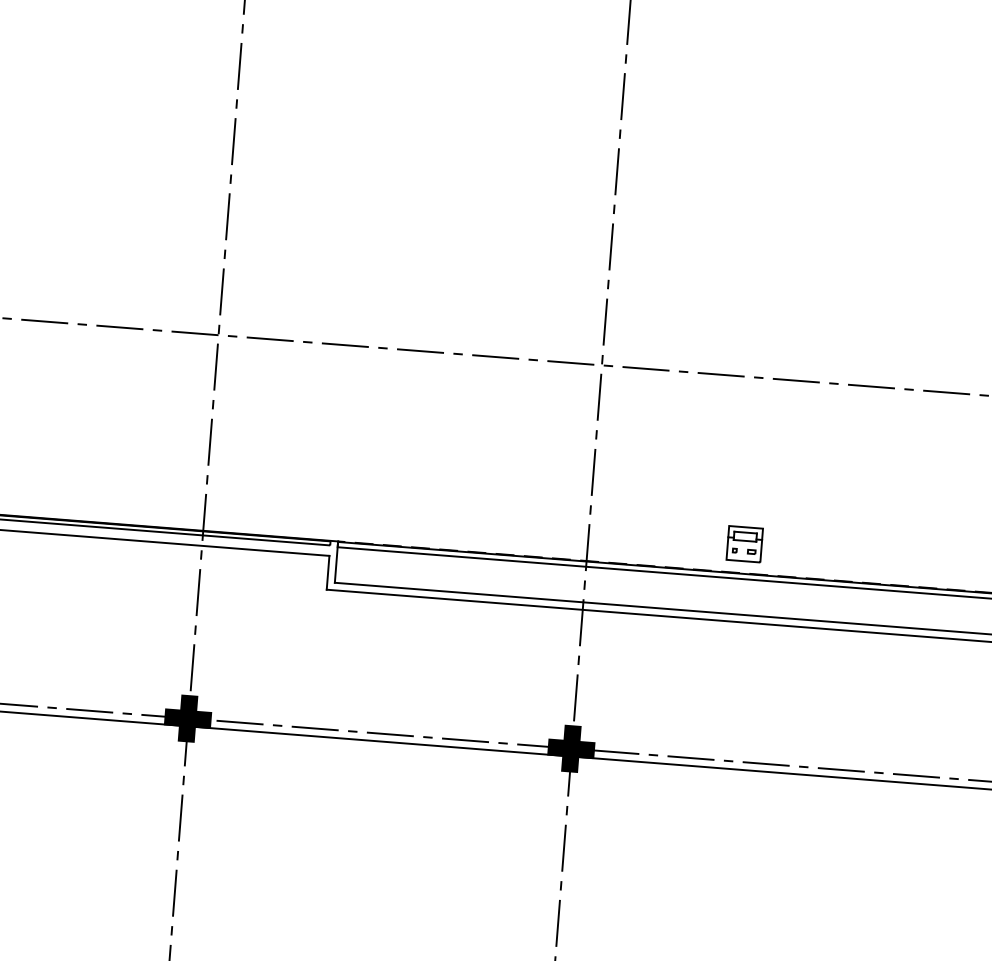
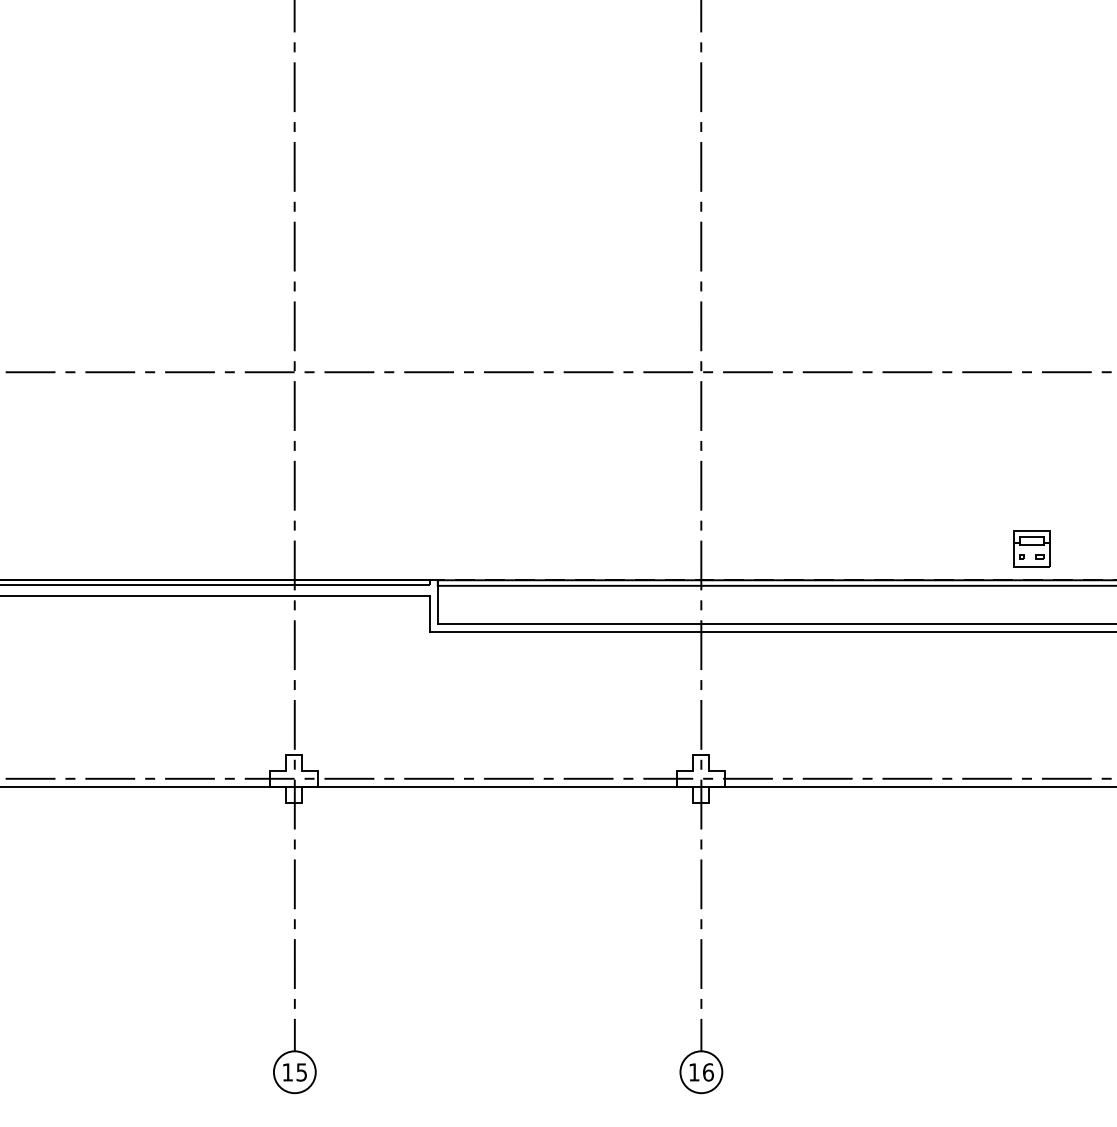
part: (744, 543) -> (1031, 548), moved
fill: (188, 718) -> (294, 778), removed
fill: (571, 748) -> (700, 778), removed

